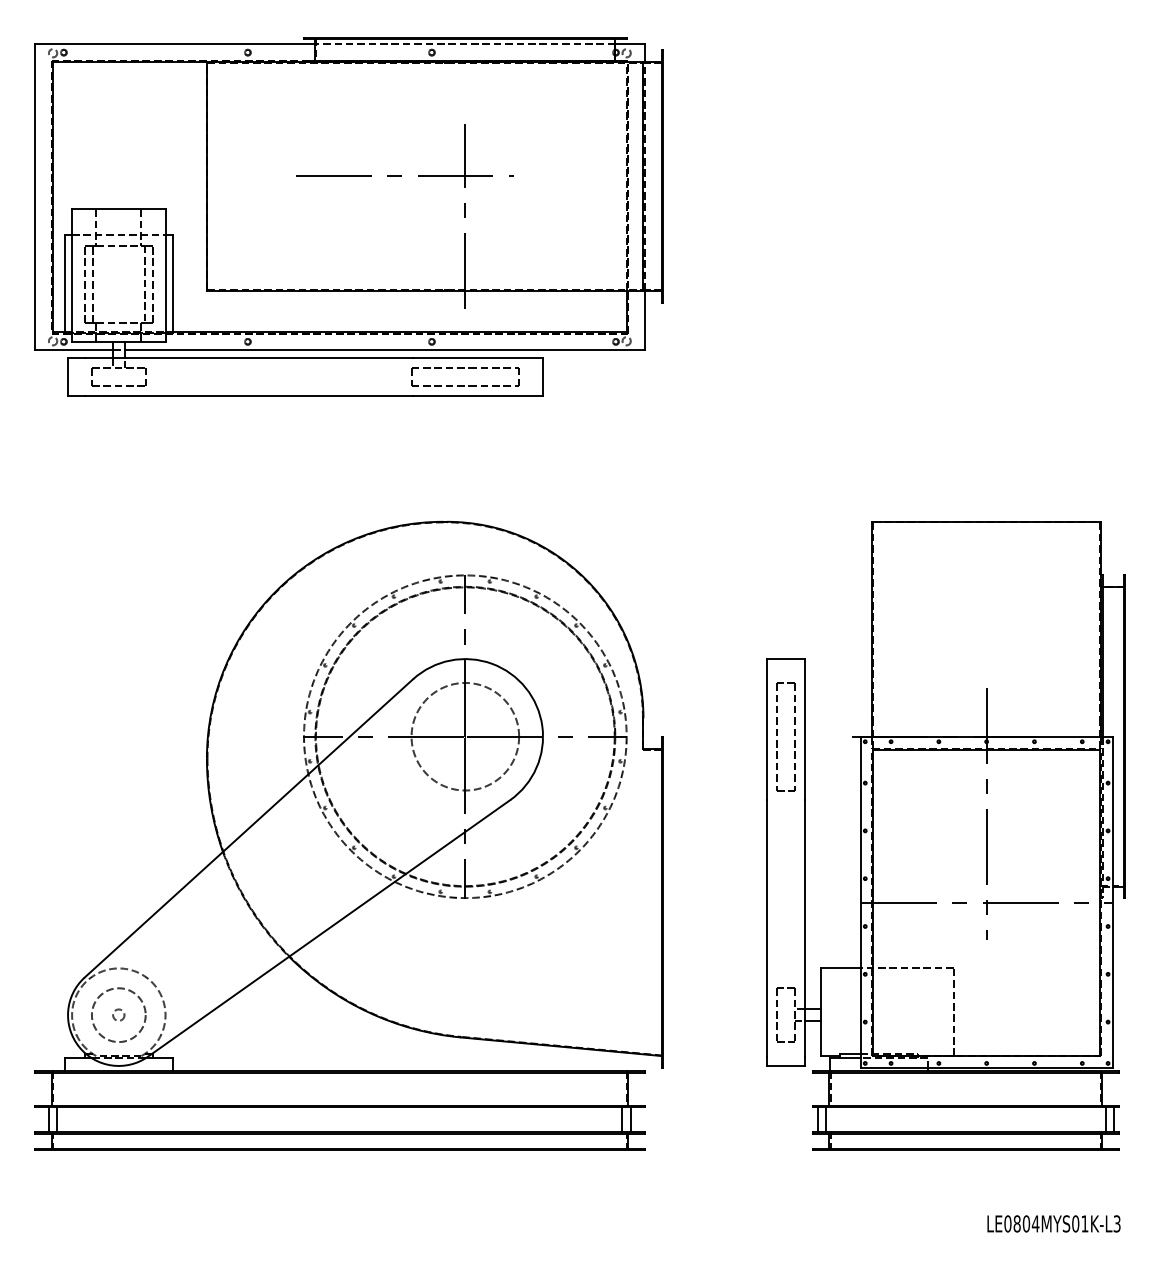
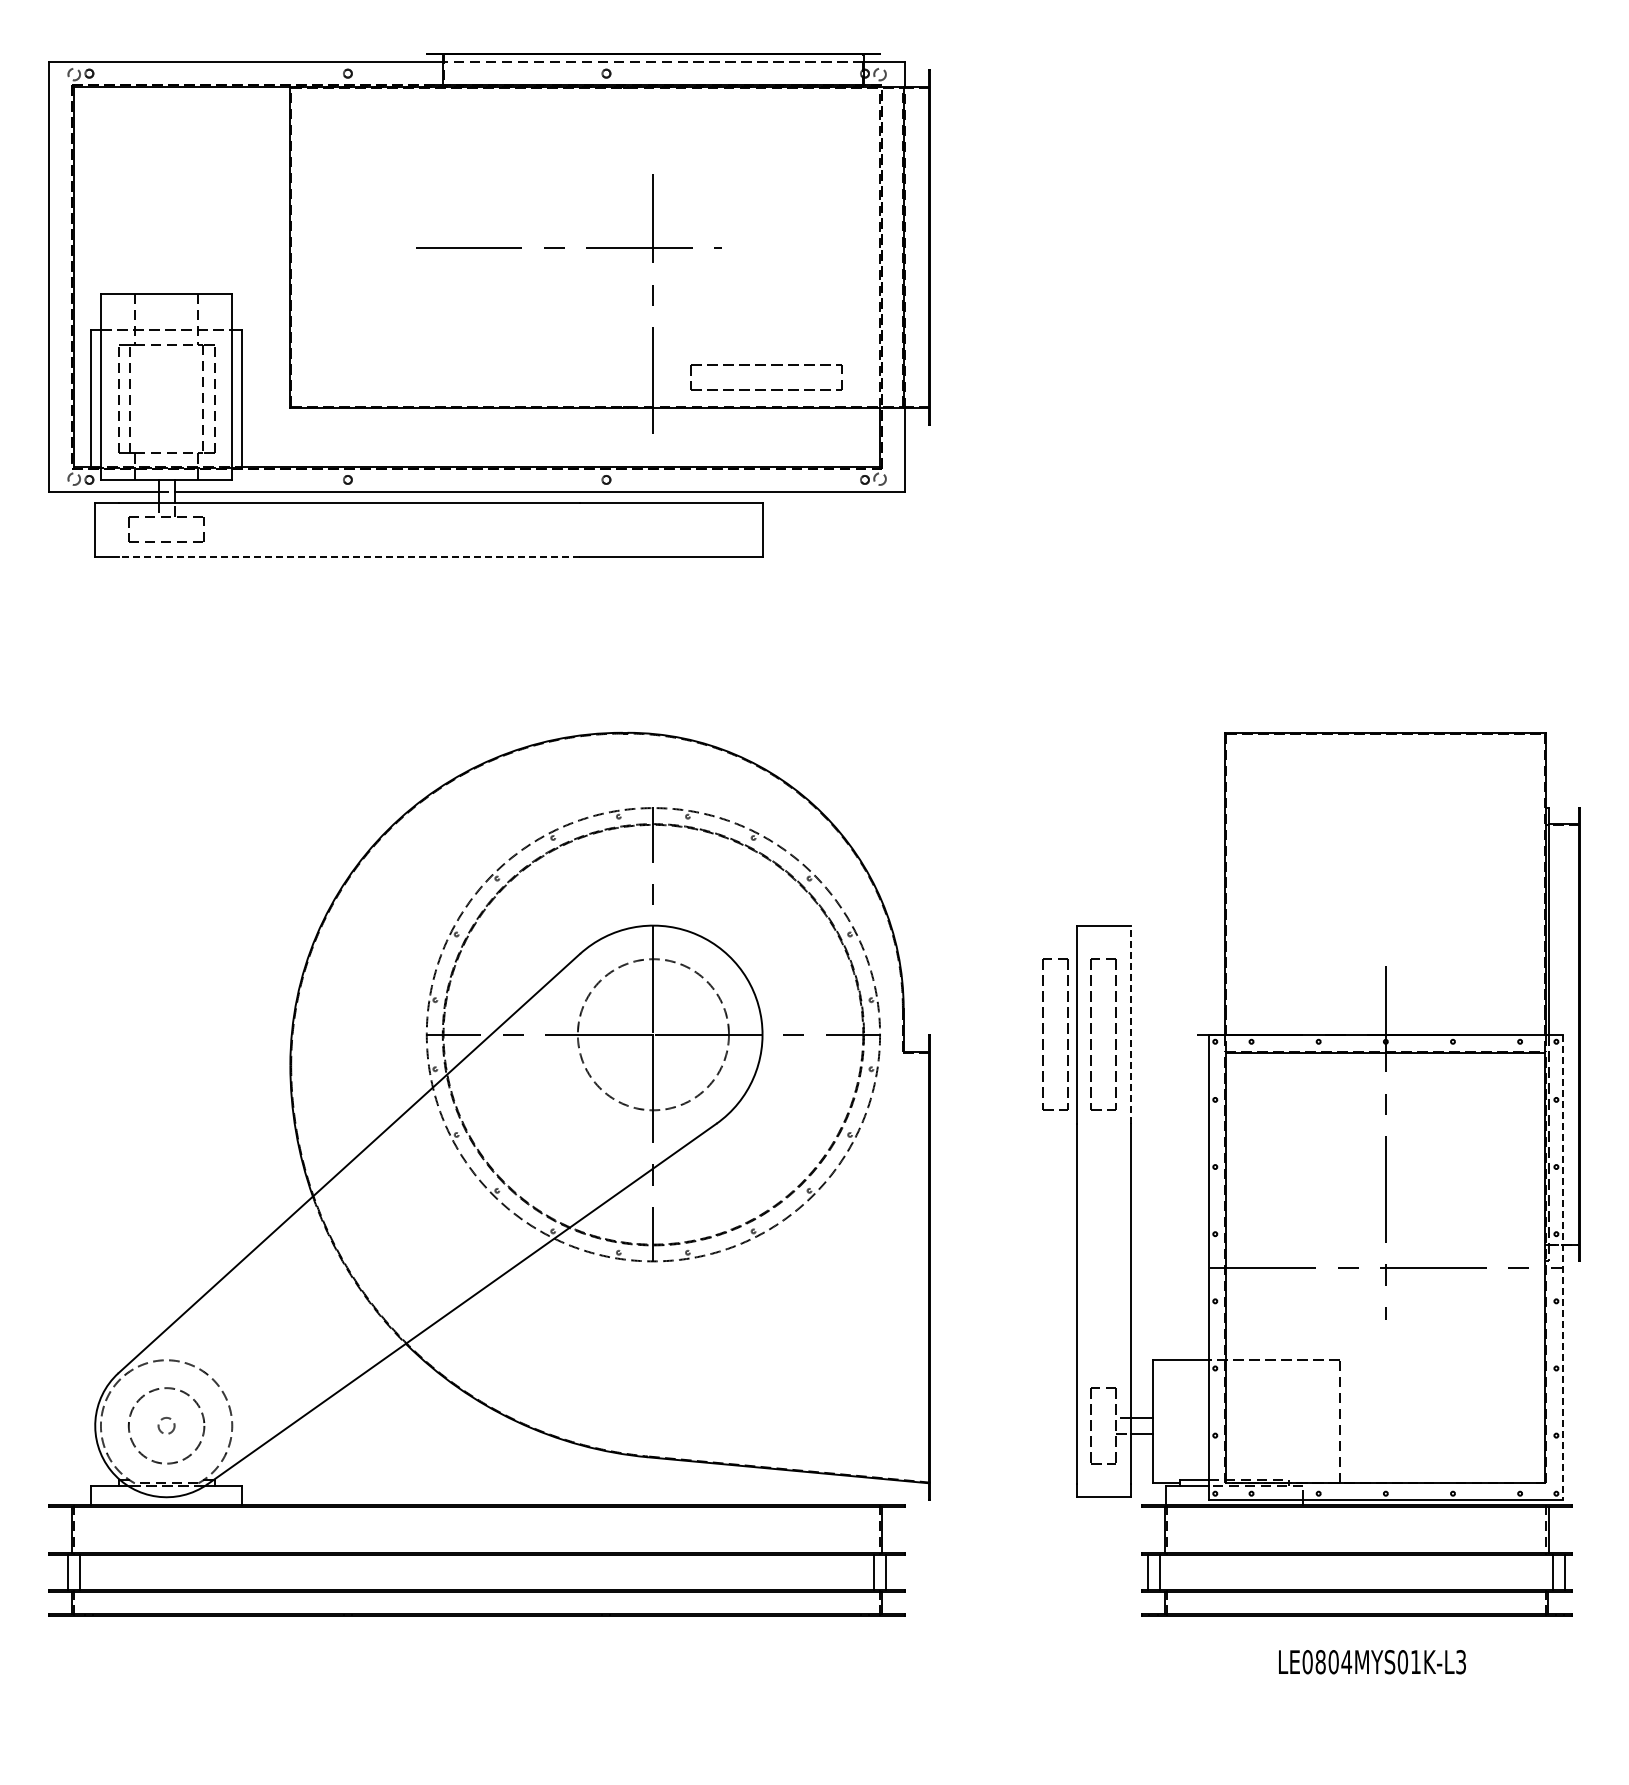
part: (464, 368) -> (765, 365), moved
line: (249, 396) -> (349, 556), solid -> dashed
line: (804, 729) -> (1130, 1024), solid -> dashed
part: (743, 735) -> (1043, 1033), added
line: (1113, 902) -> (1563, 1267), solid -> dashed
text: (1054, 1224) -> (1372, 1662), moved

